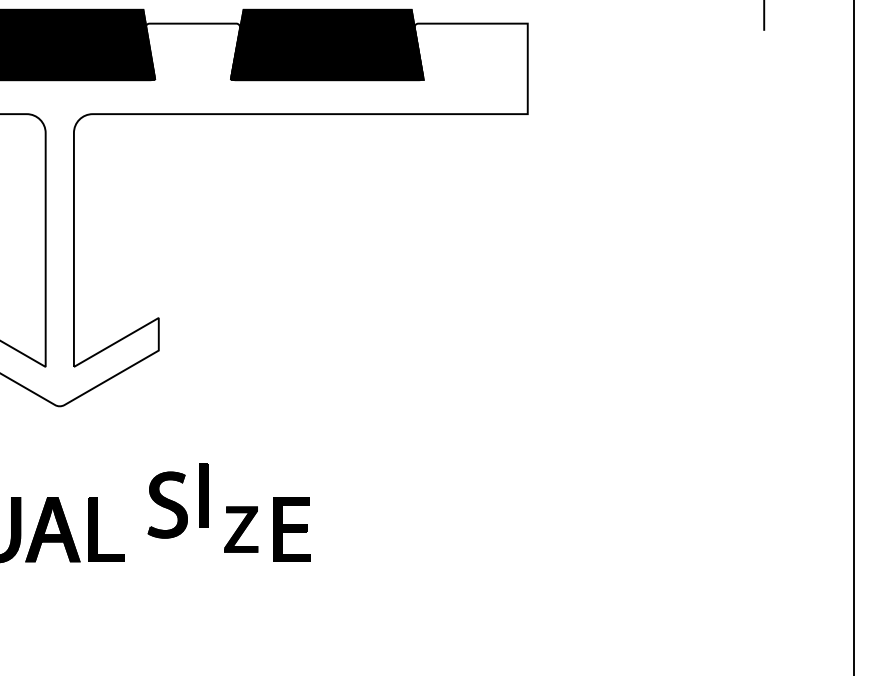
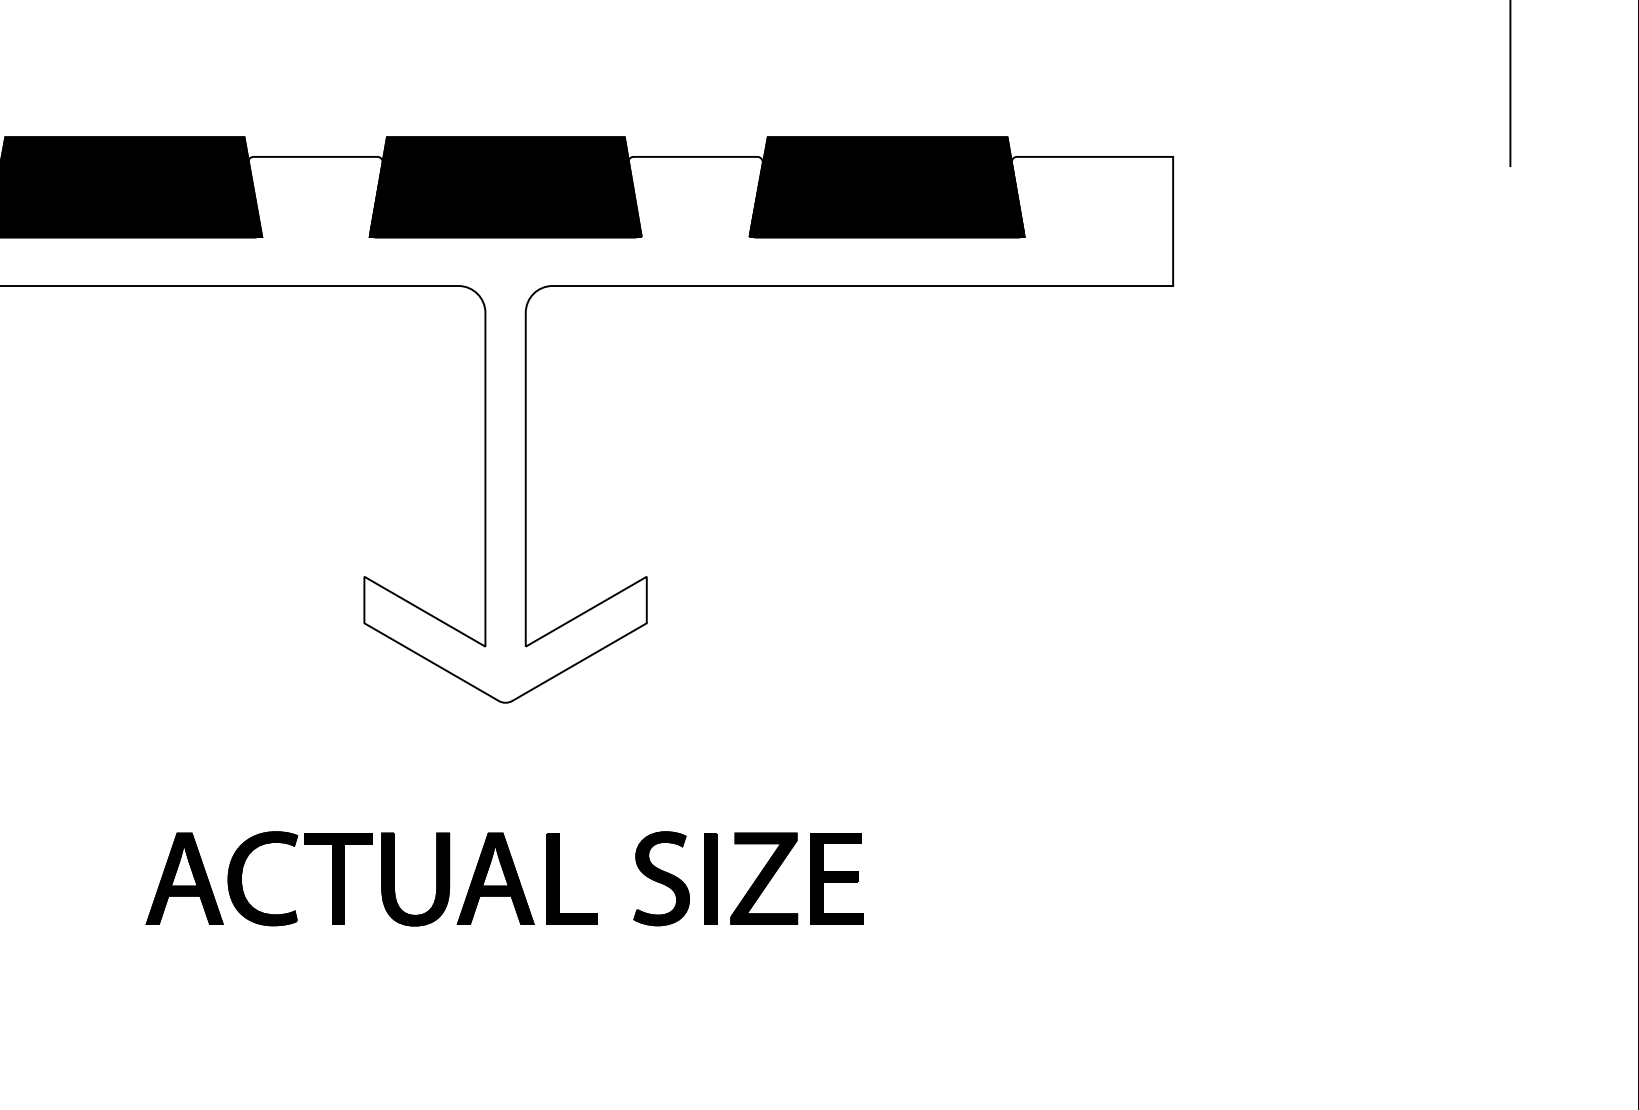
part: (203, 495) -> (710, 878), moved
part: (167, 504) -> (661, 878), moved
part: (241, 529) -> (764, 878), size x1.43

